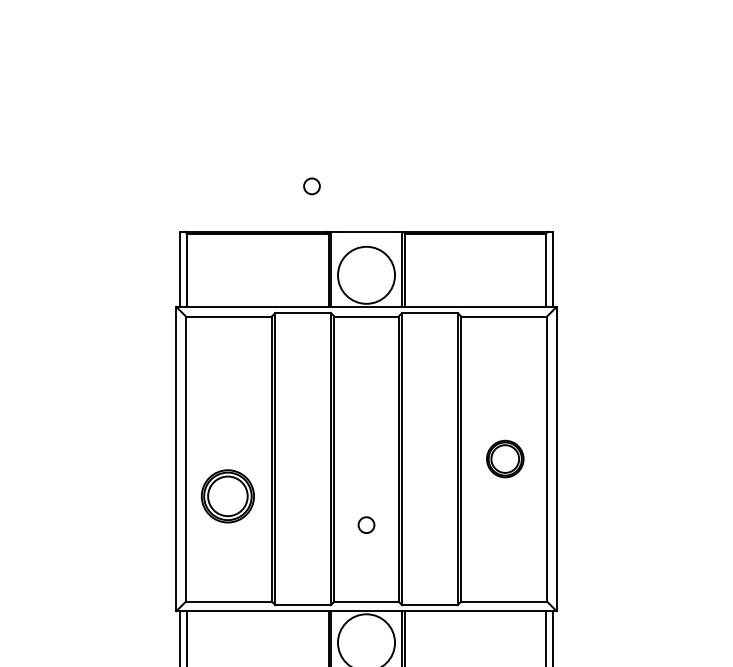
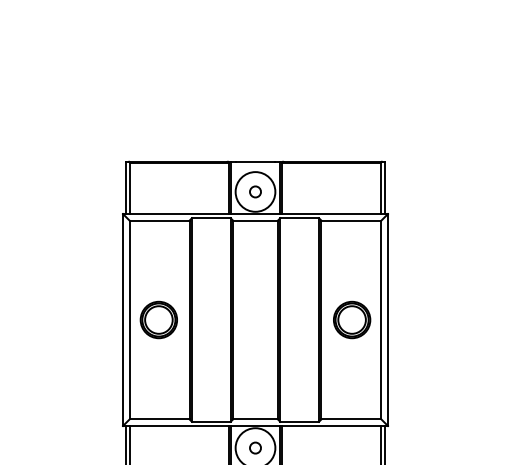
circle: (311, 185) -> (255, 191), moved
part: (505, 458) -> (352, 319), size x1.43
part: (227, 495) -> (158, 319), moved
circle: (366, 524) -> (255, 447), moved

